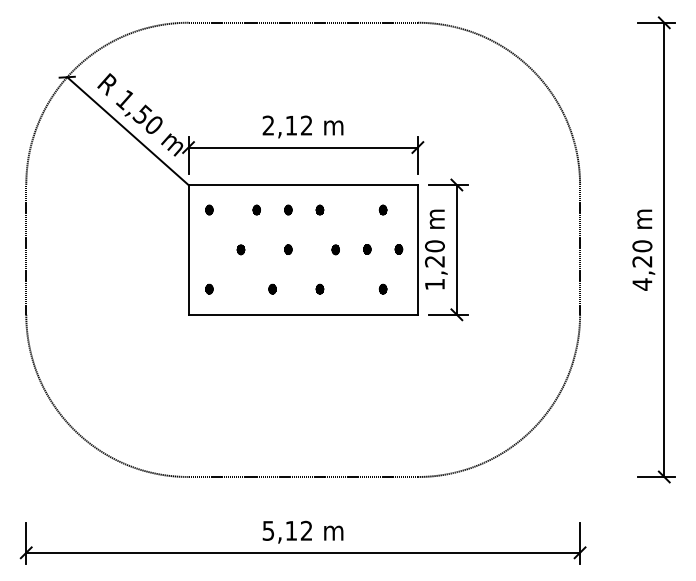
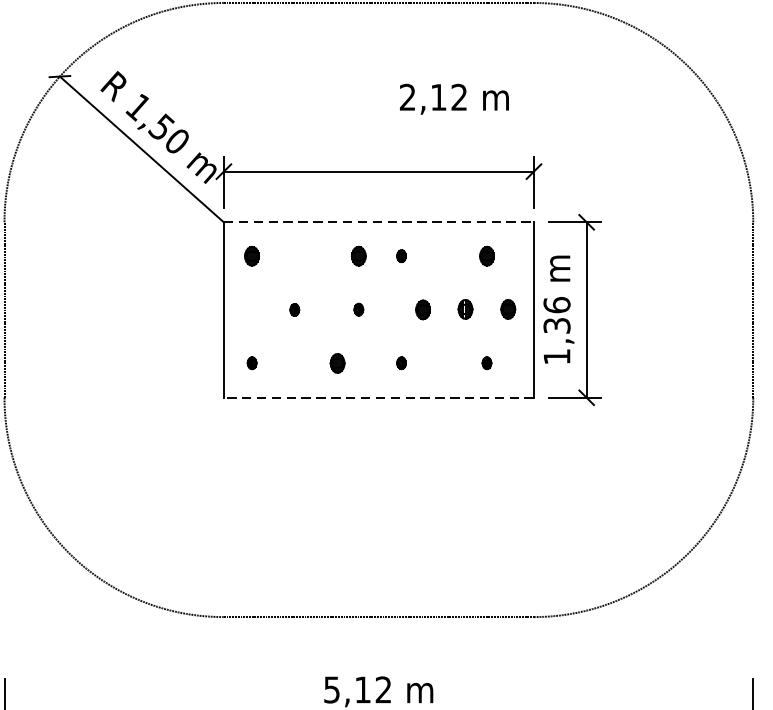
text: (302, 126) -> (453, 98), moved
line: (303, 185) -> (379, 222), solid -> dashed
part: (209, 209) -> (252, 255), size x1.6
part: (256, 209) -> (315, 255), removed
part: (288, 209) -> (359, 255), size x1.6
part: (382, 209) -> (486, 255), size x1.6
part: (335, 249) -> (422, 309), size x1.6
part: (367, 249) -> (465, 309), size x1.6
part: (398, 249) -> (507, 309), size x1.6
text: (434, 253) -> (556, 314), 1,20 -> 1,36
part: (272, 288) -> (337, 362), size x1.6
line: (303, 314) -> (379, 397), solid -> dashed

